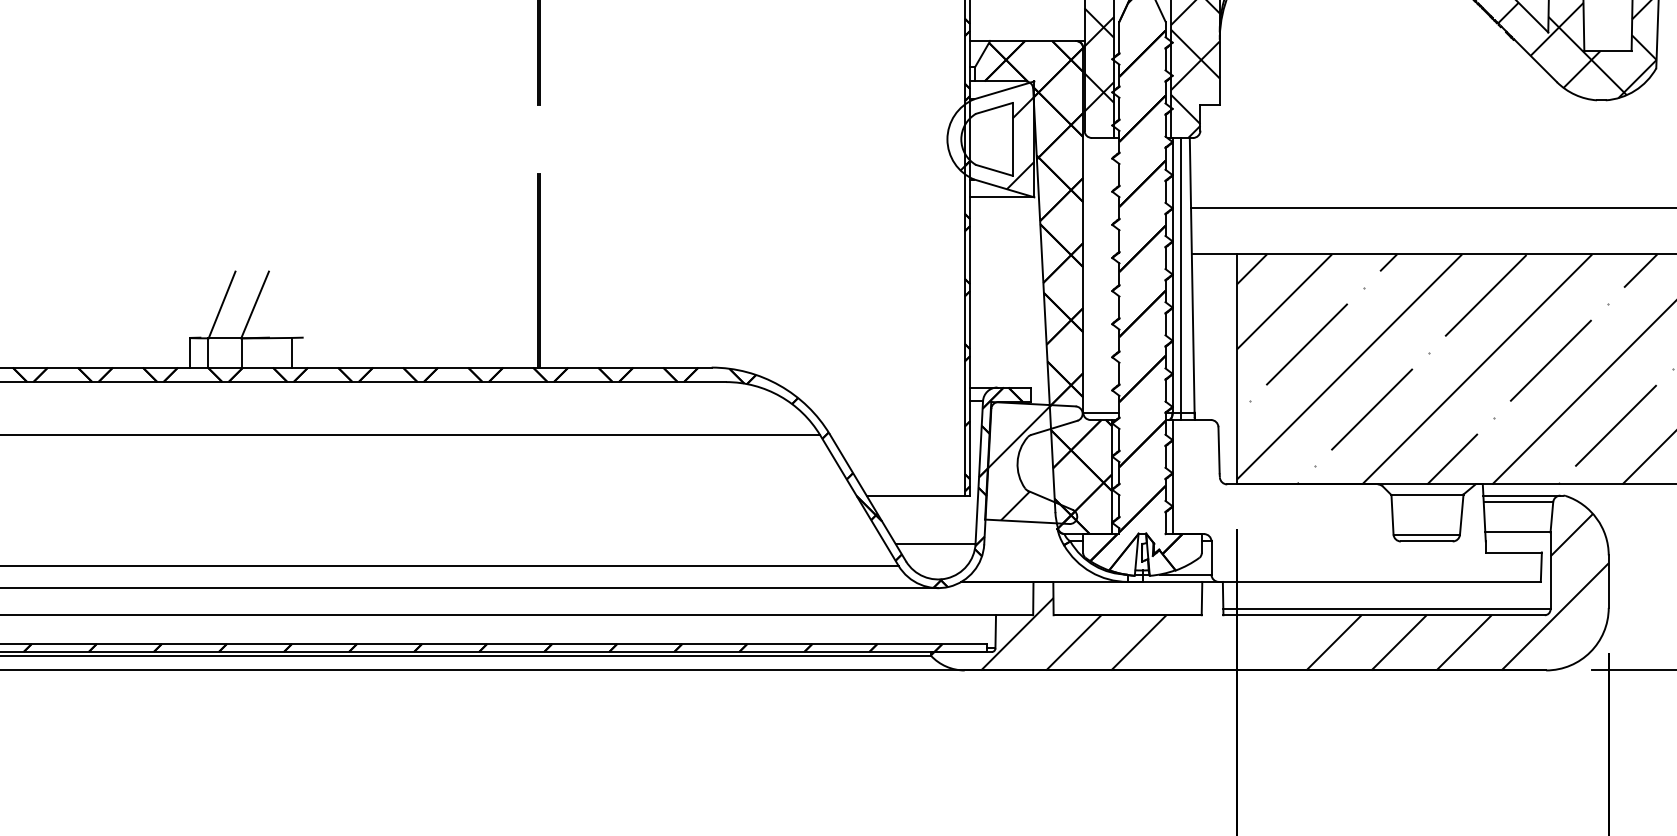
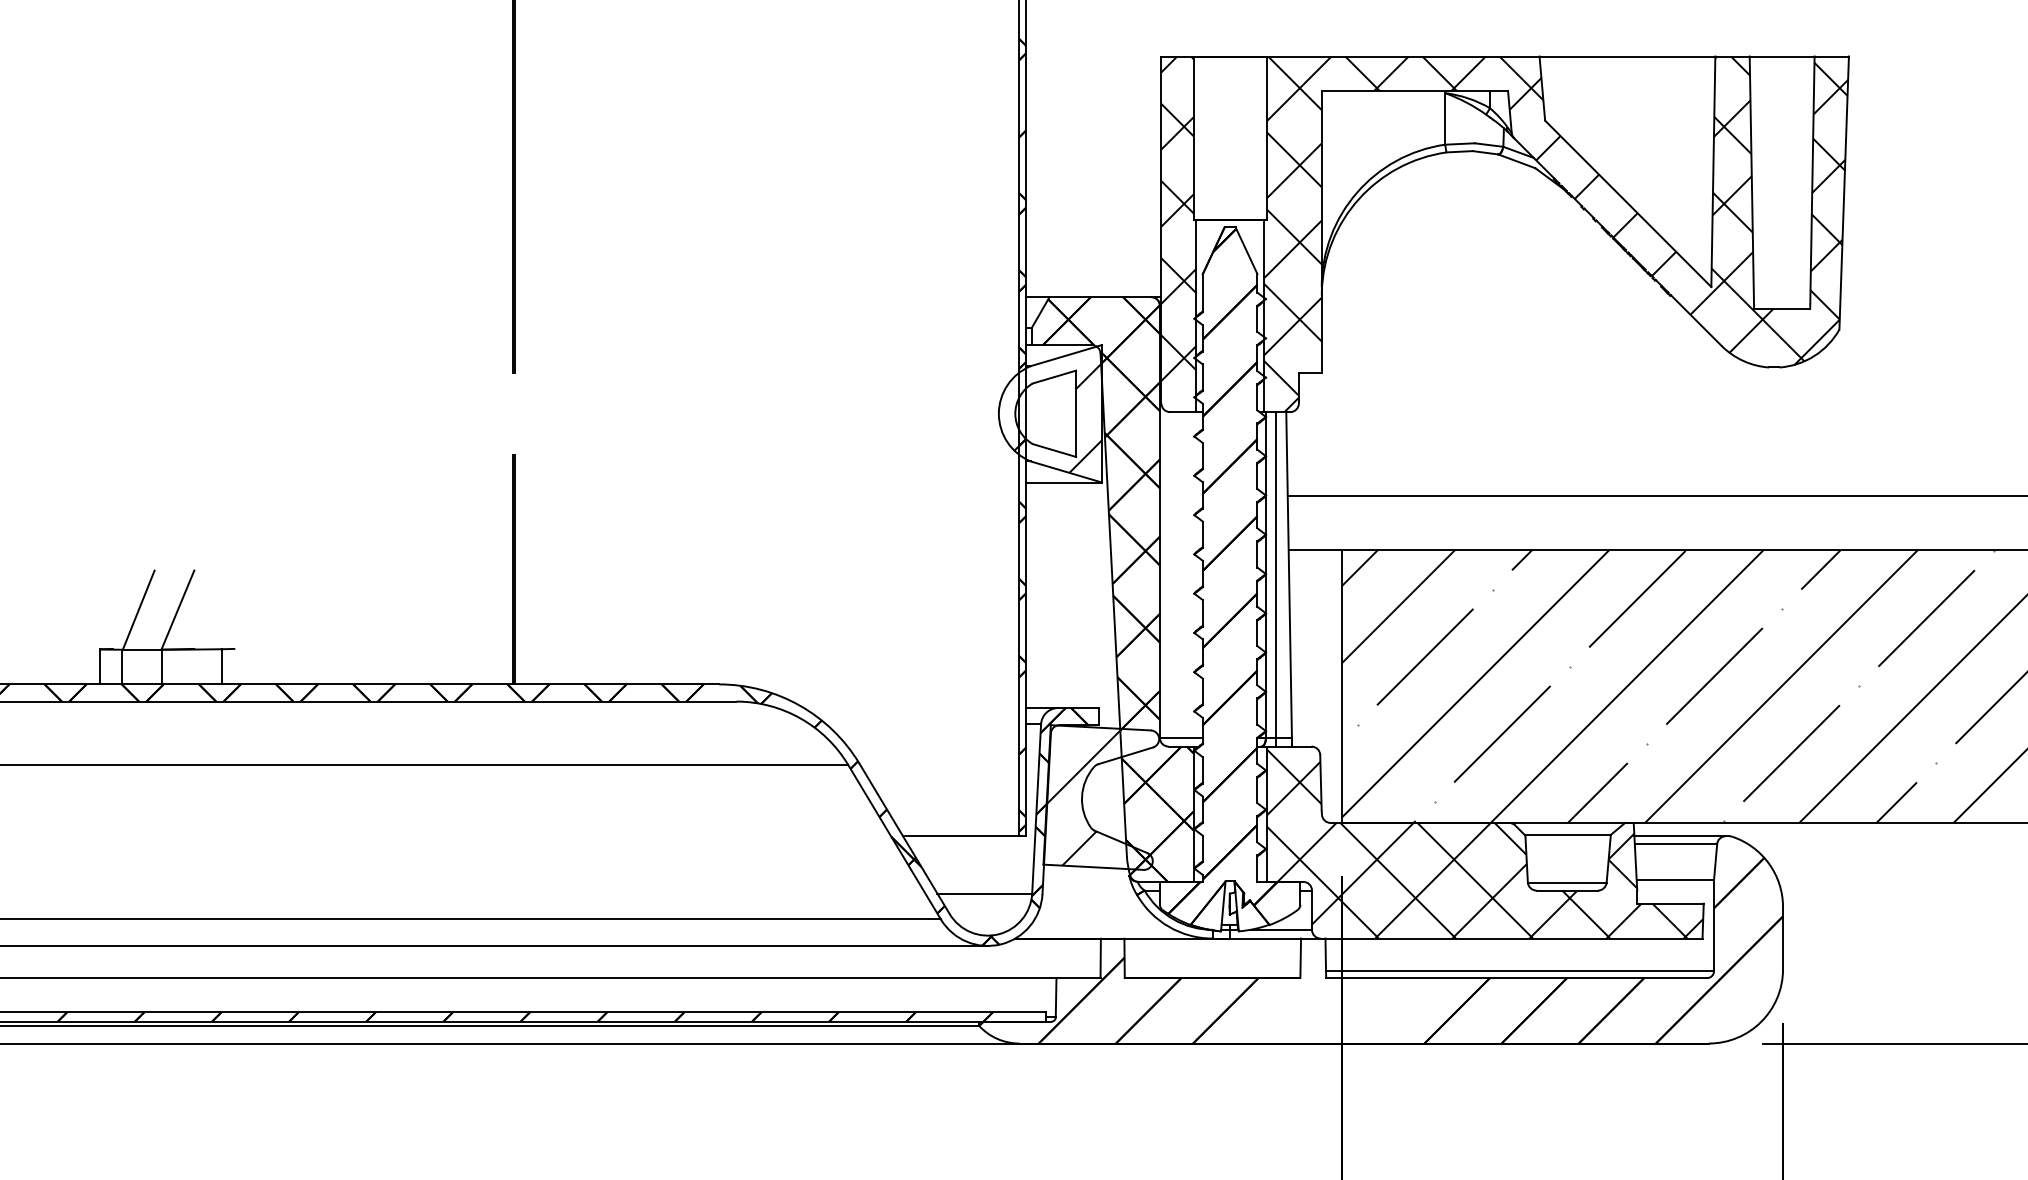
hatch: (1356, 501) -> (1484, 843), added
hatch: (1270, 591) -> (1381, 950), added

